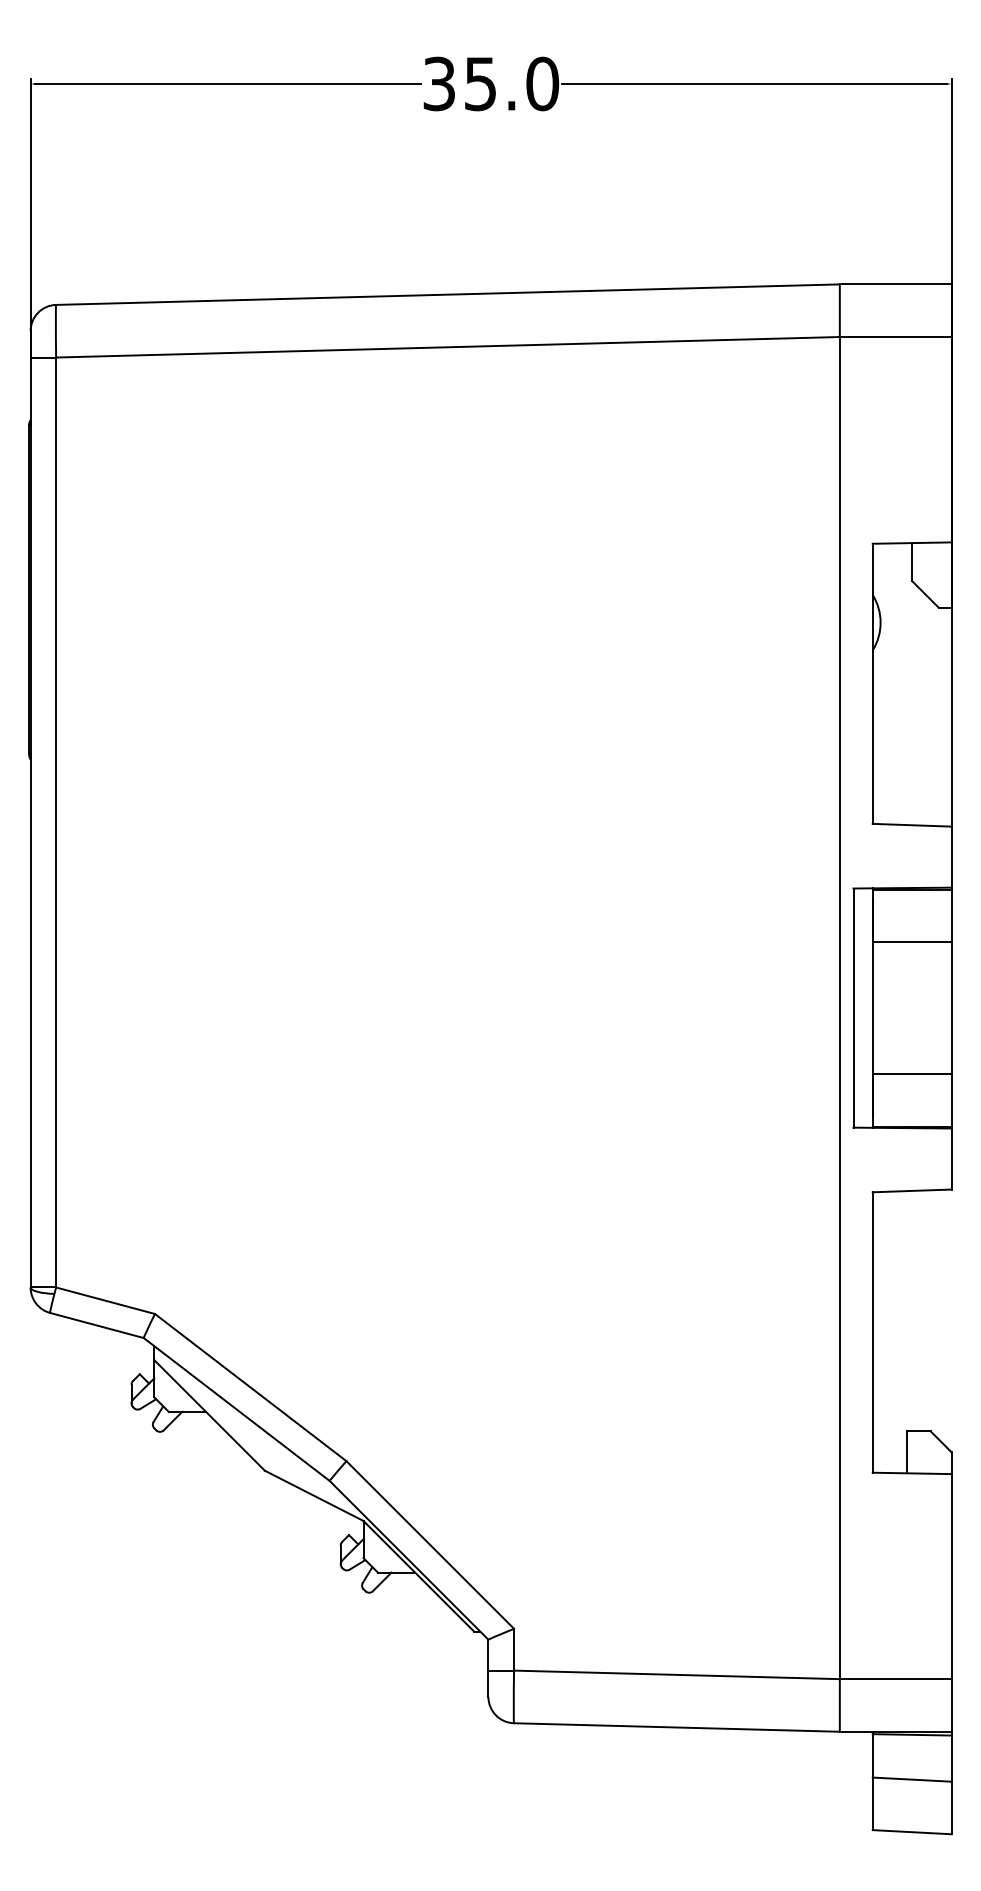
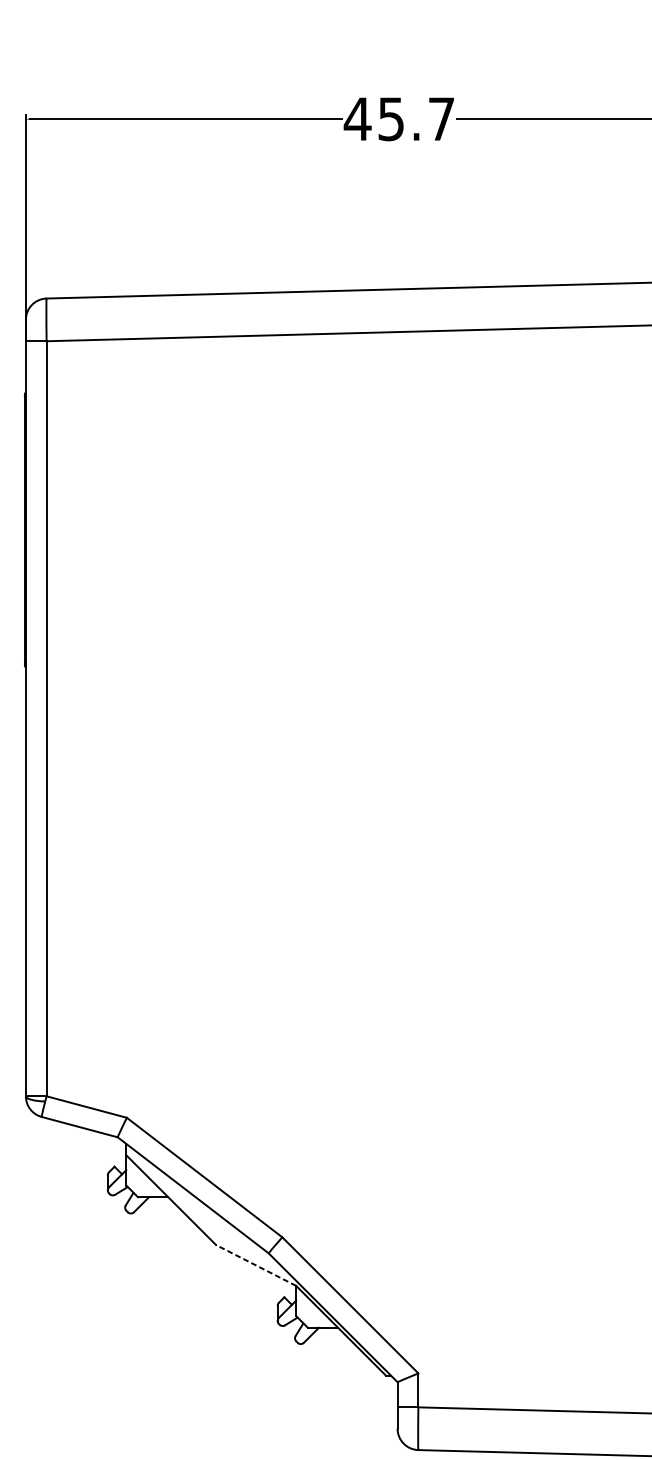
text: (490, 83) -> (399, 118), 35.0 -> 45.7
line: (313, 1495) -> (255, 1265), solid -> dashed

